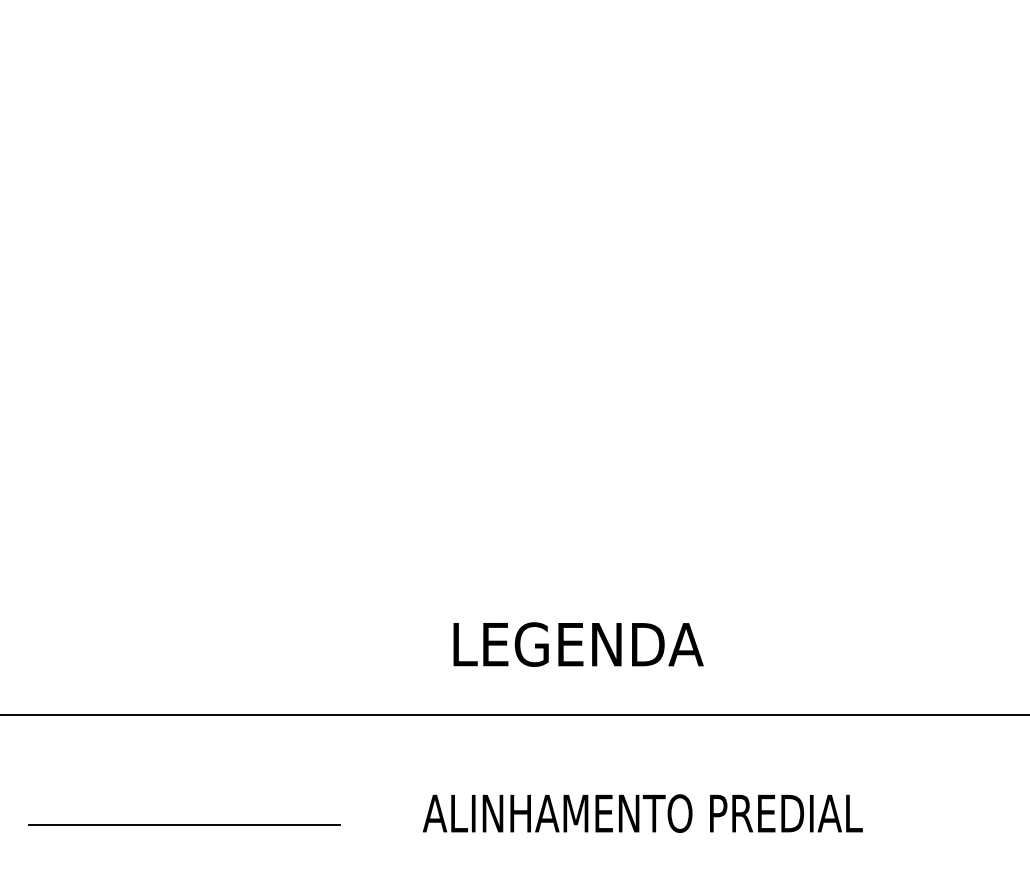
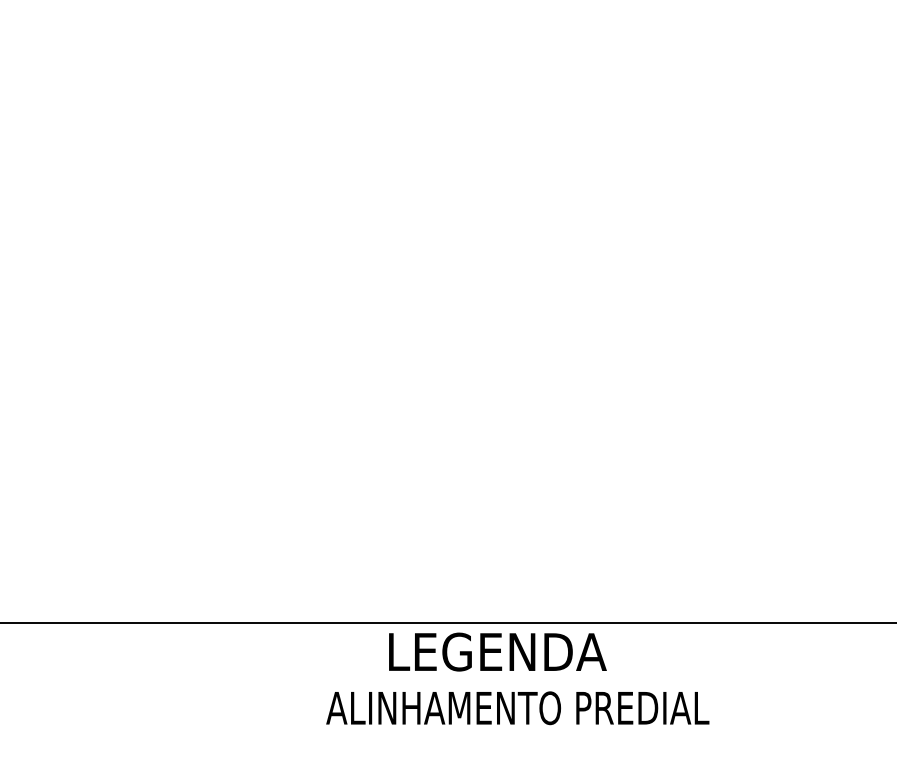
text: (578, 643) -> (497, 651), moved
text: (642, 813) -> (517, 708), moved
line: (184, 825) -> (160, 718), removed

